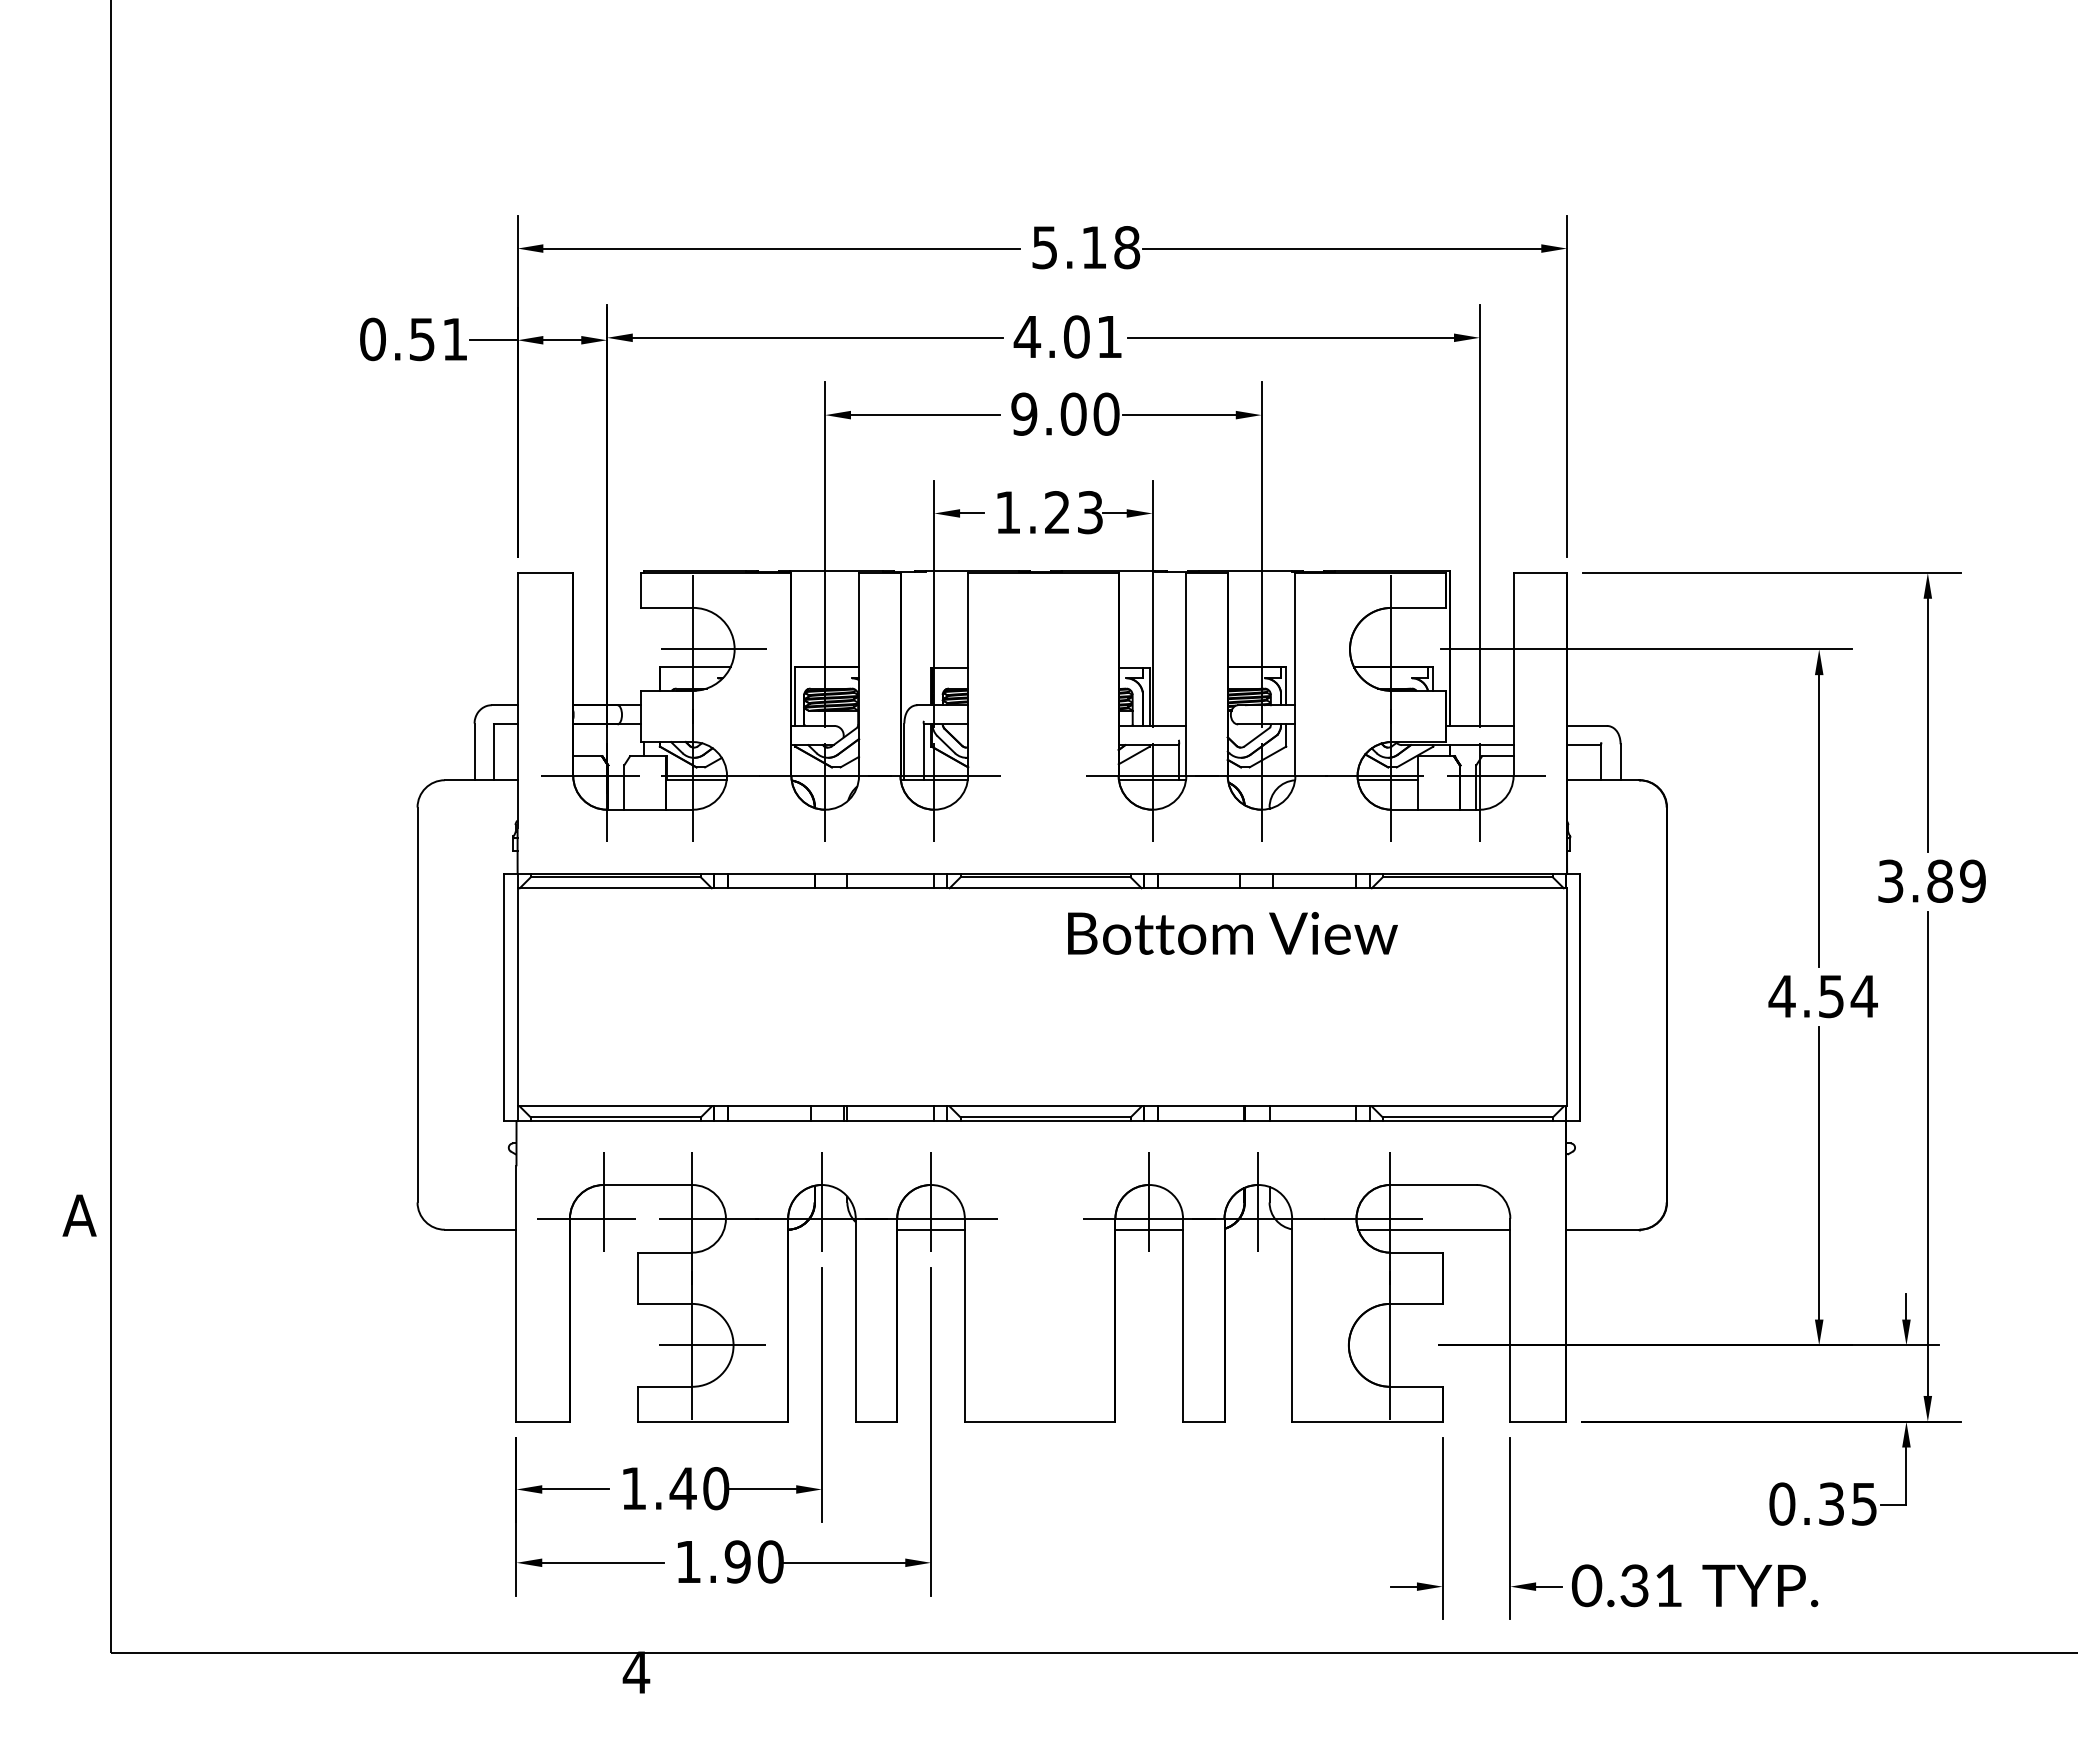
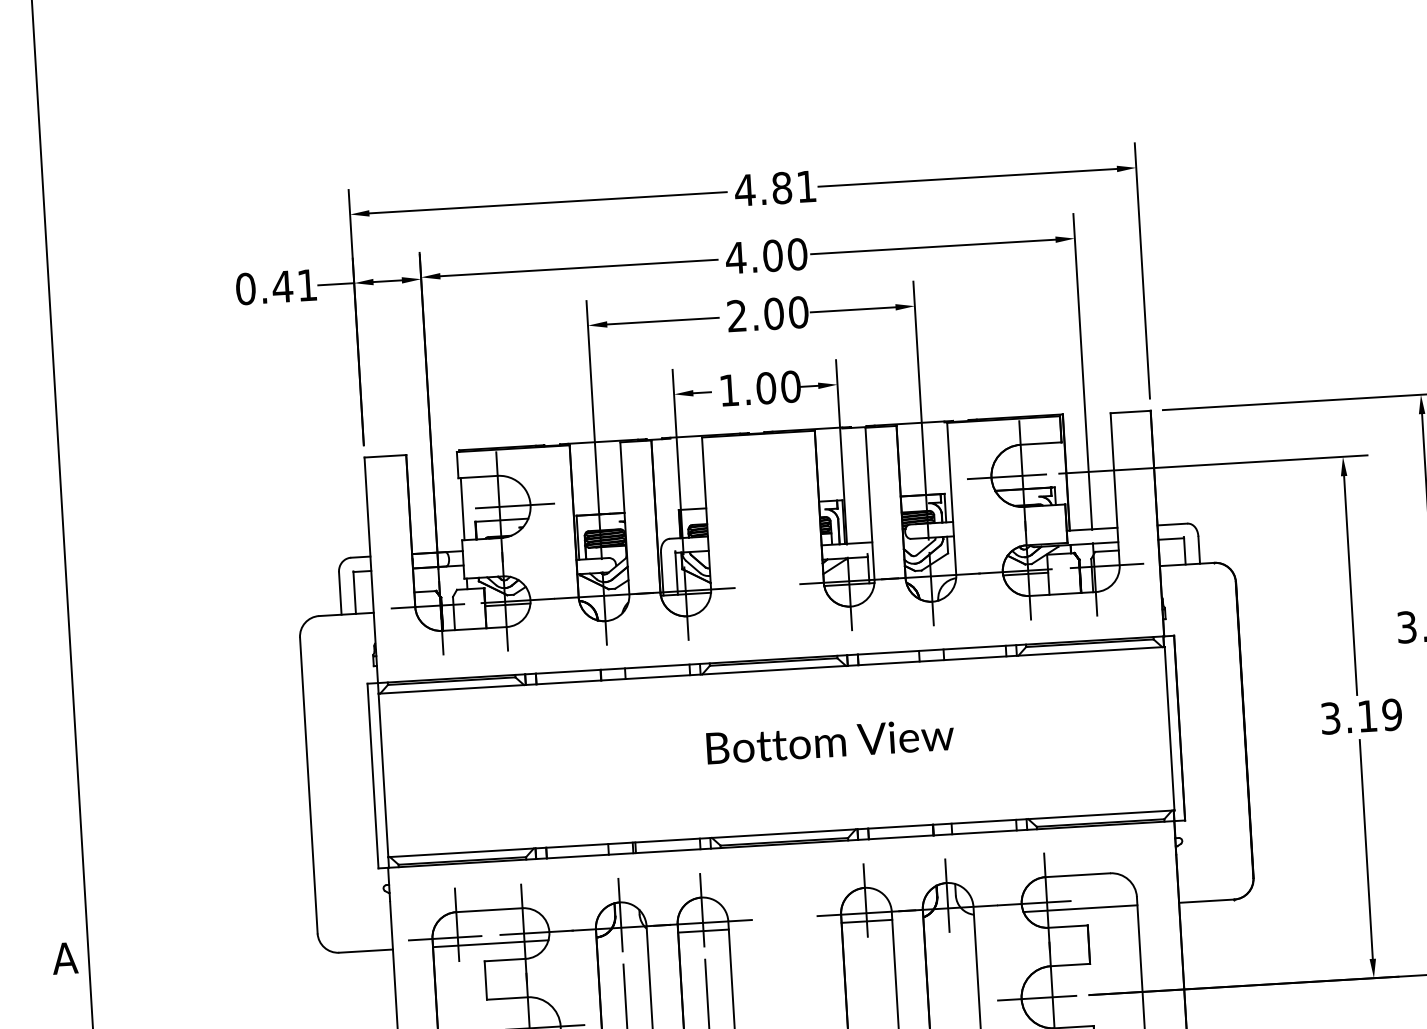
text: (1085, 247) -> (775, 188), 5.18 -> 4.81
text: (1109, 336) -> (797, 254), 4.01 -> 4.00
text: (421, 339) -> (282, 286), 0.51 -> 0.41
text: (1024, 413) -> (737, 315), 9.00 -> 2.00
text: (1073, 512) -> (778, 387), 1.23 -> 1.00
line: (644, 648) -> (462, 508), added
line: (1370, 649) -> (1006, 476), added
text: (1232, 933) -> (830, 741), moved
text: (1822, 996) -> (1360, 716), 4.54 -> 3.19
line: (646, 1229) -> (490, 943), added
line: (1369, 1345) -> (1037, 998), added

